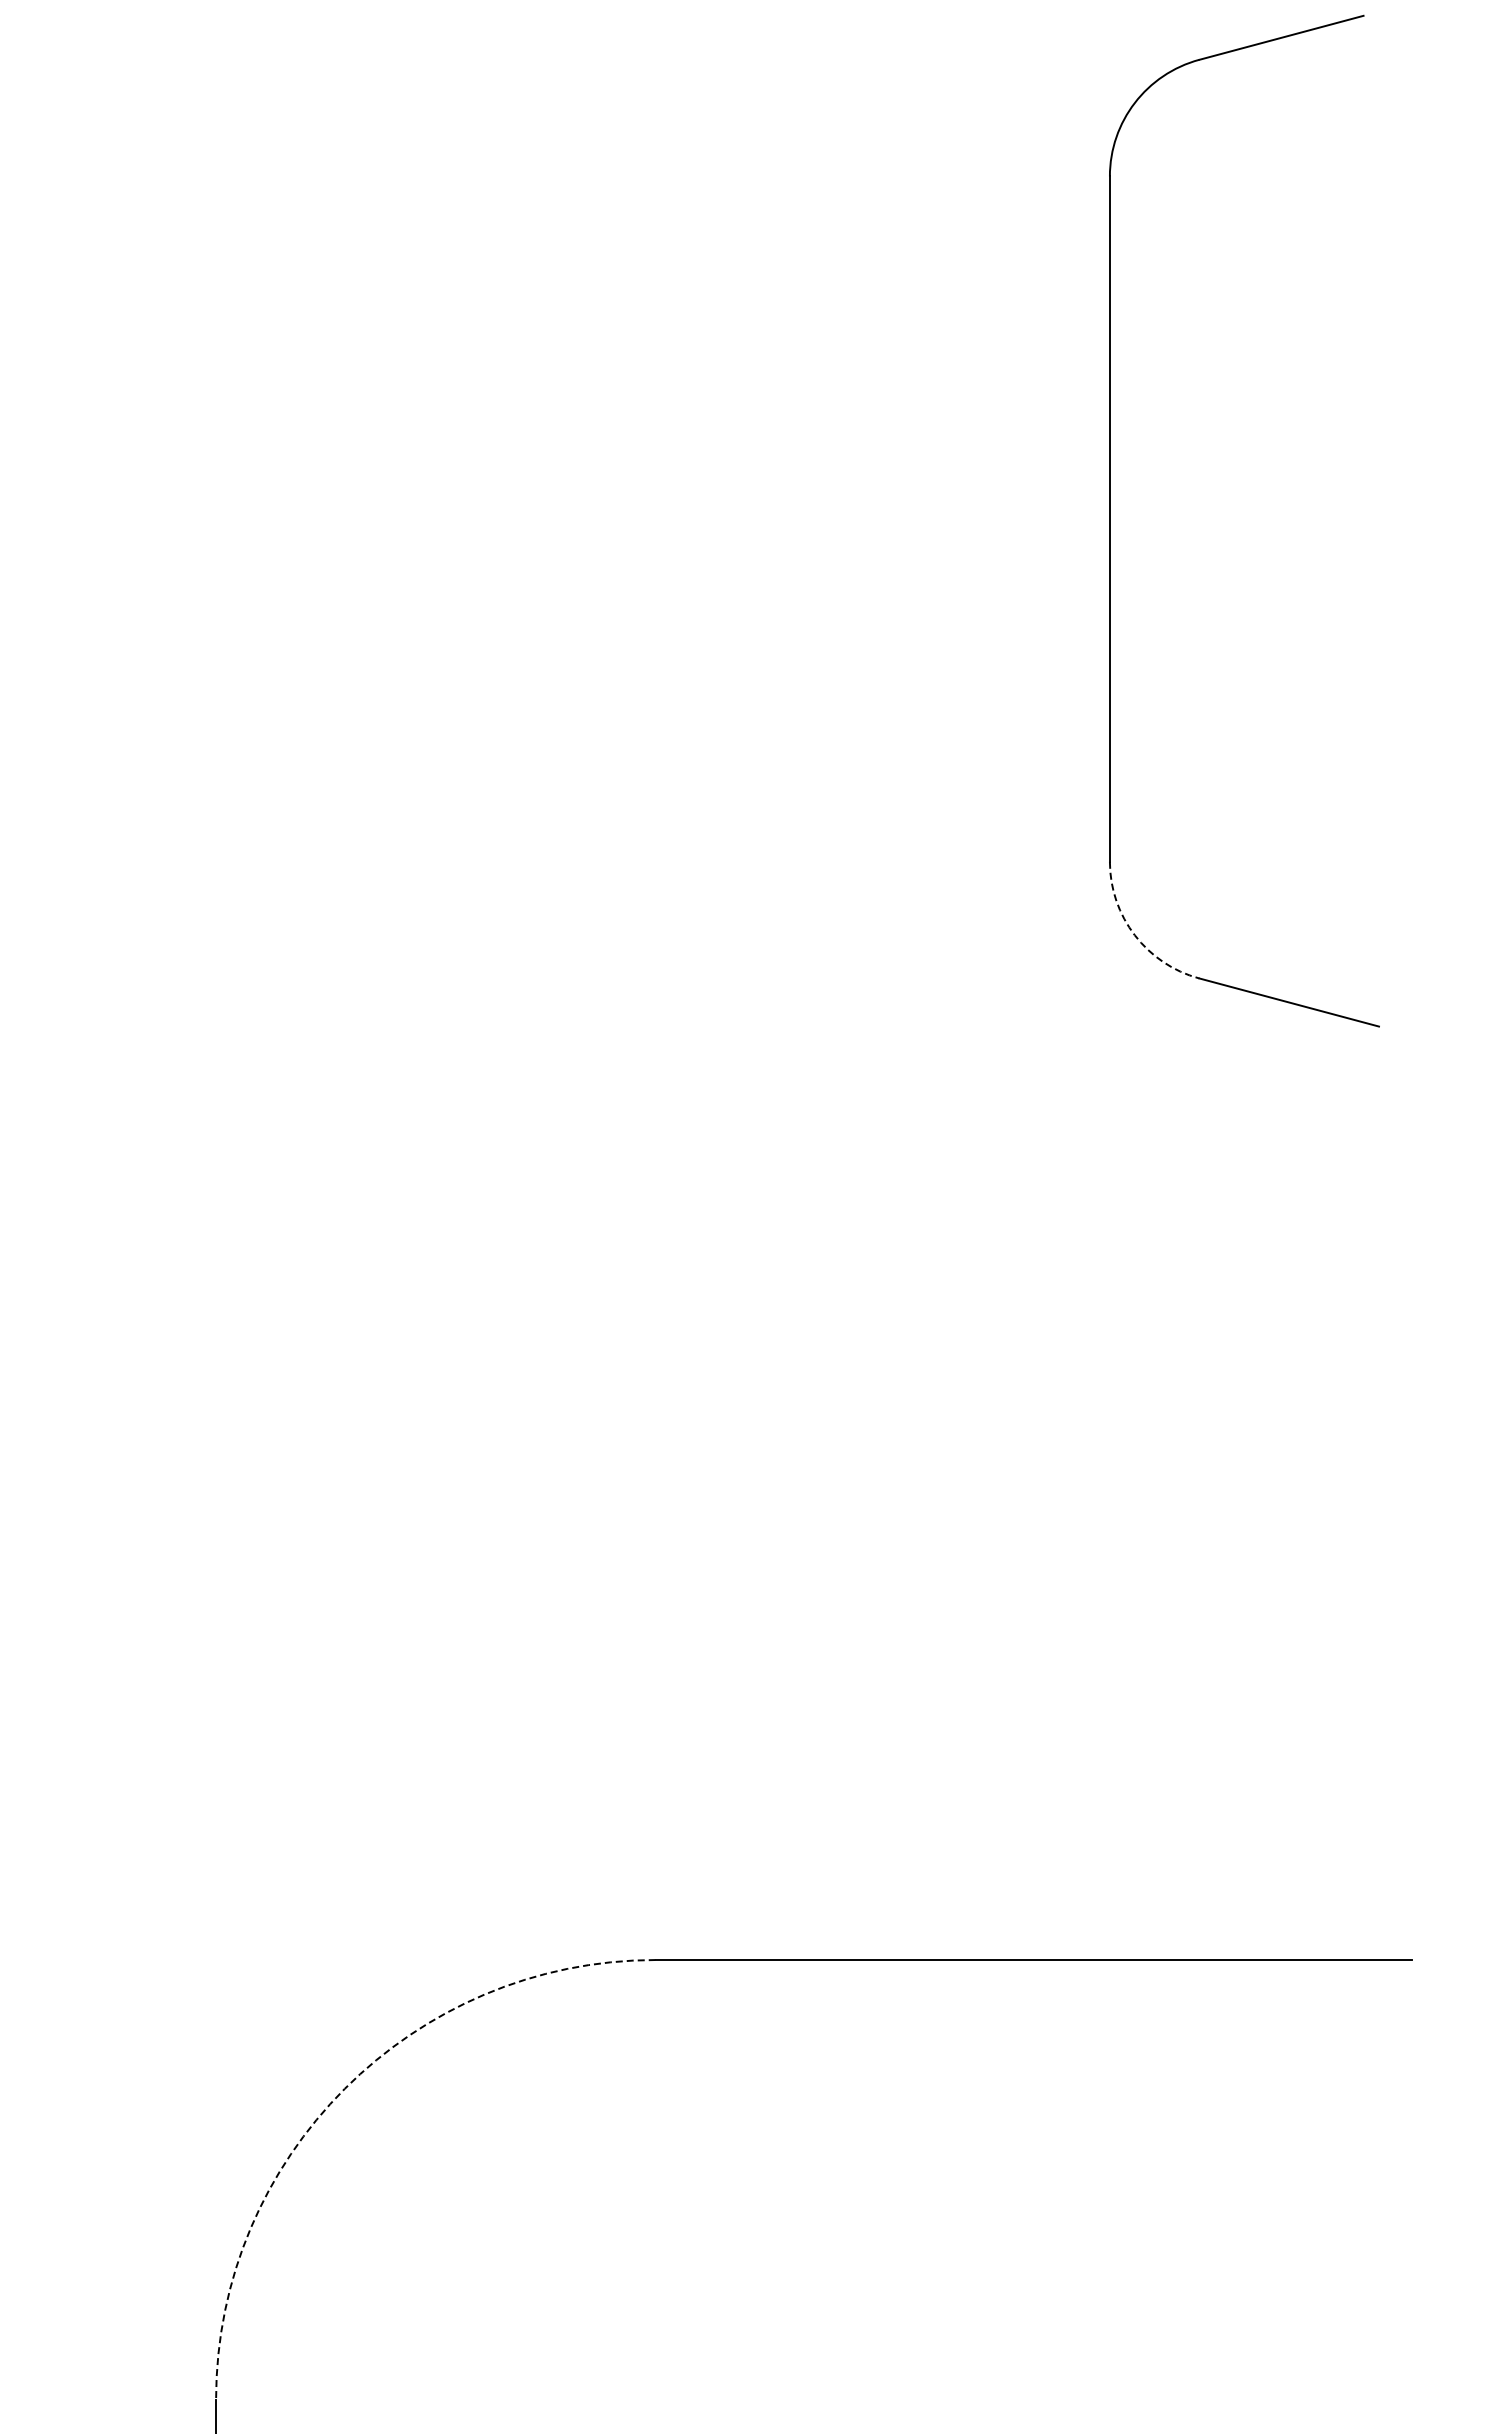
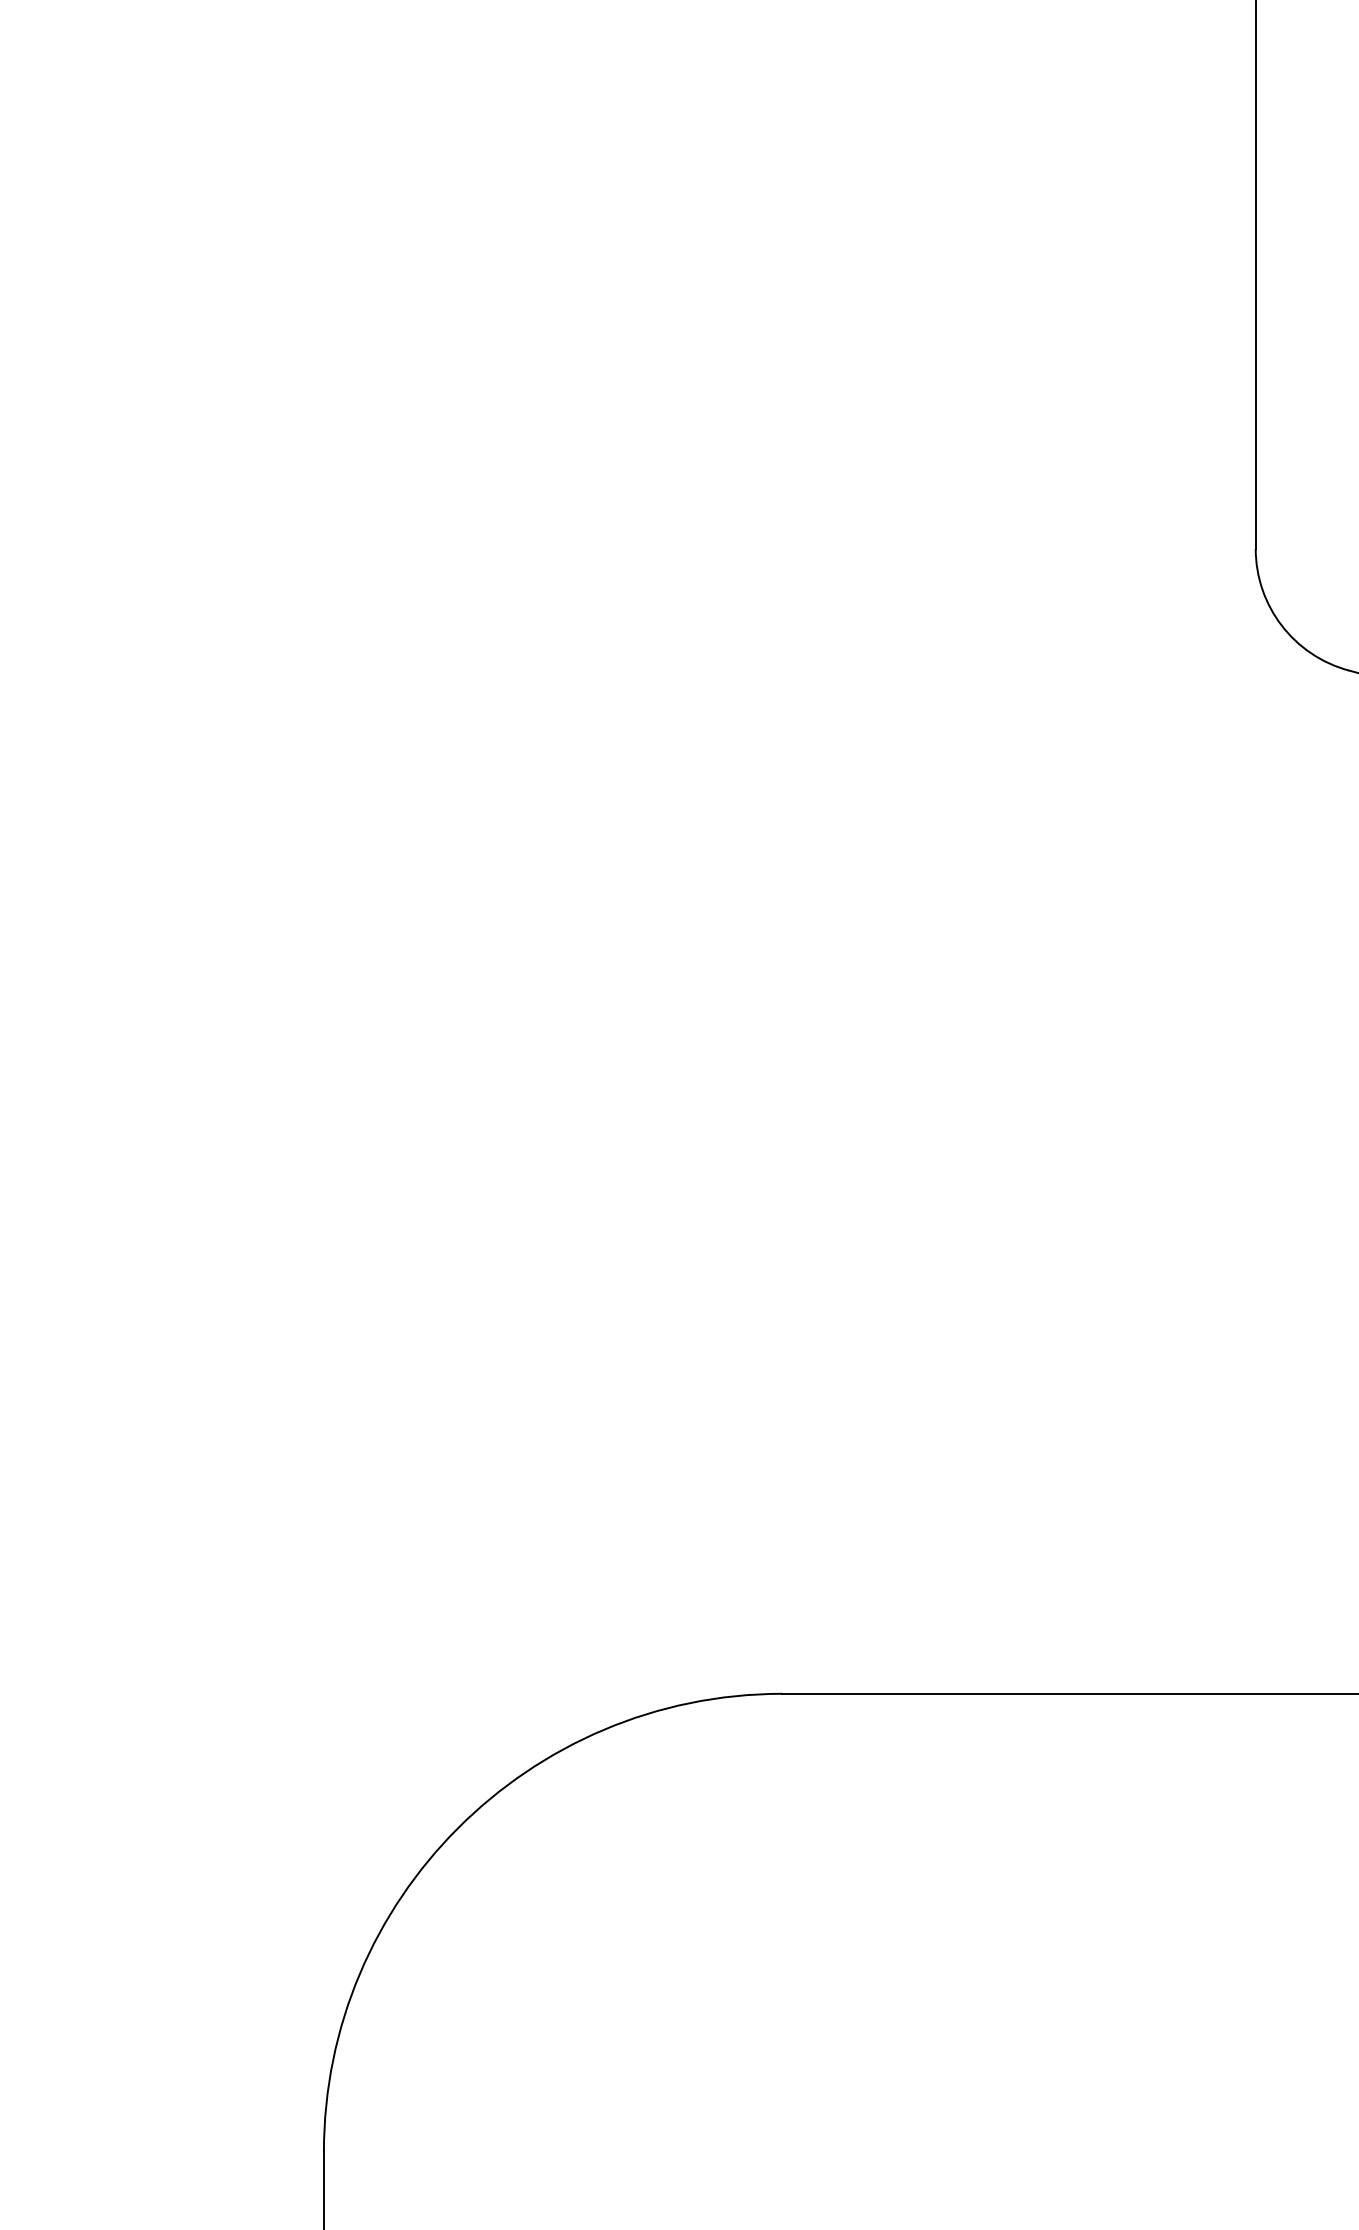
arc: (1134, 935) -> (1281, 625), dashed -> solid
arc: (344, 2088) -> (457, 1827), dashed -> solid

